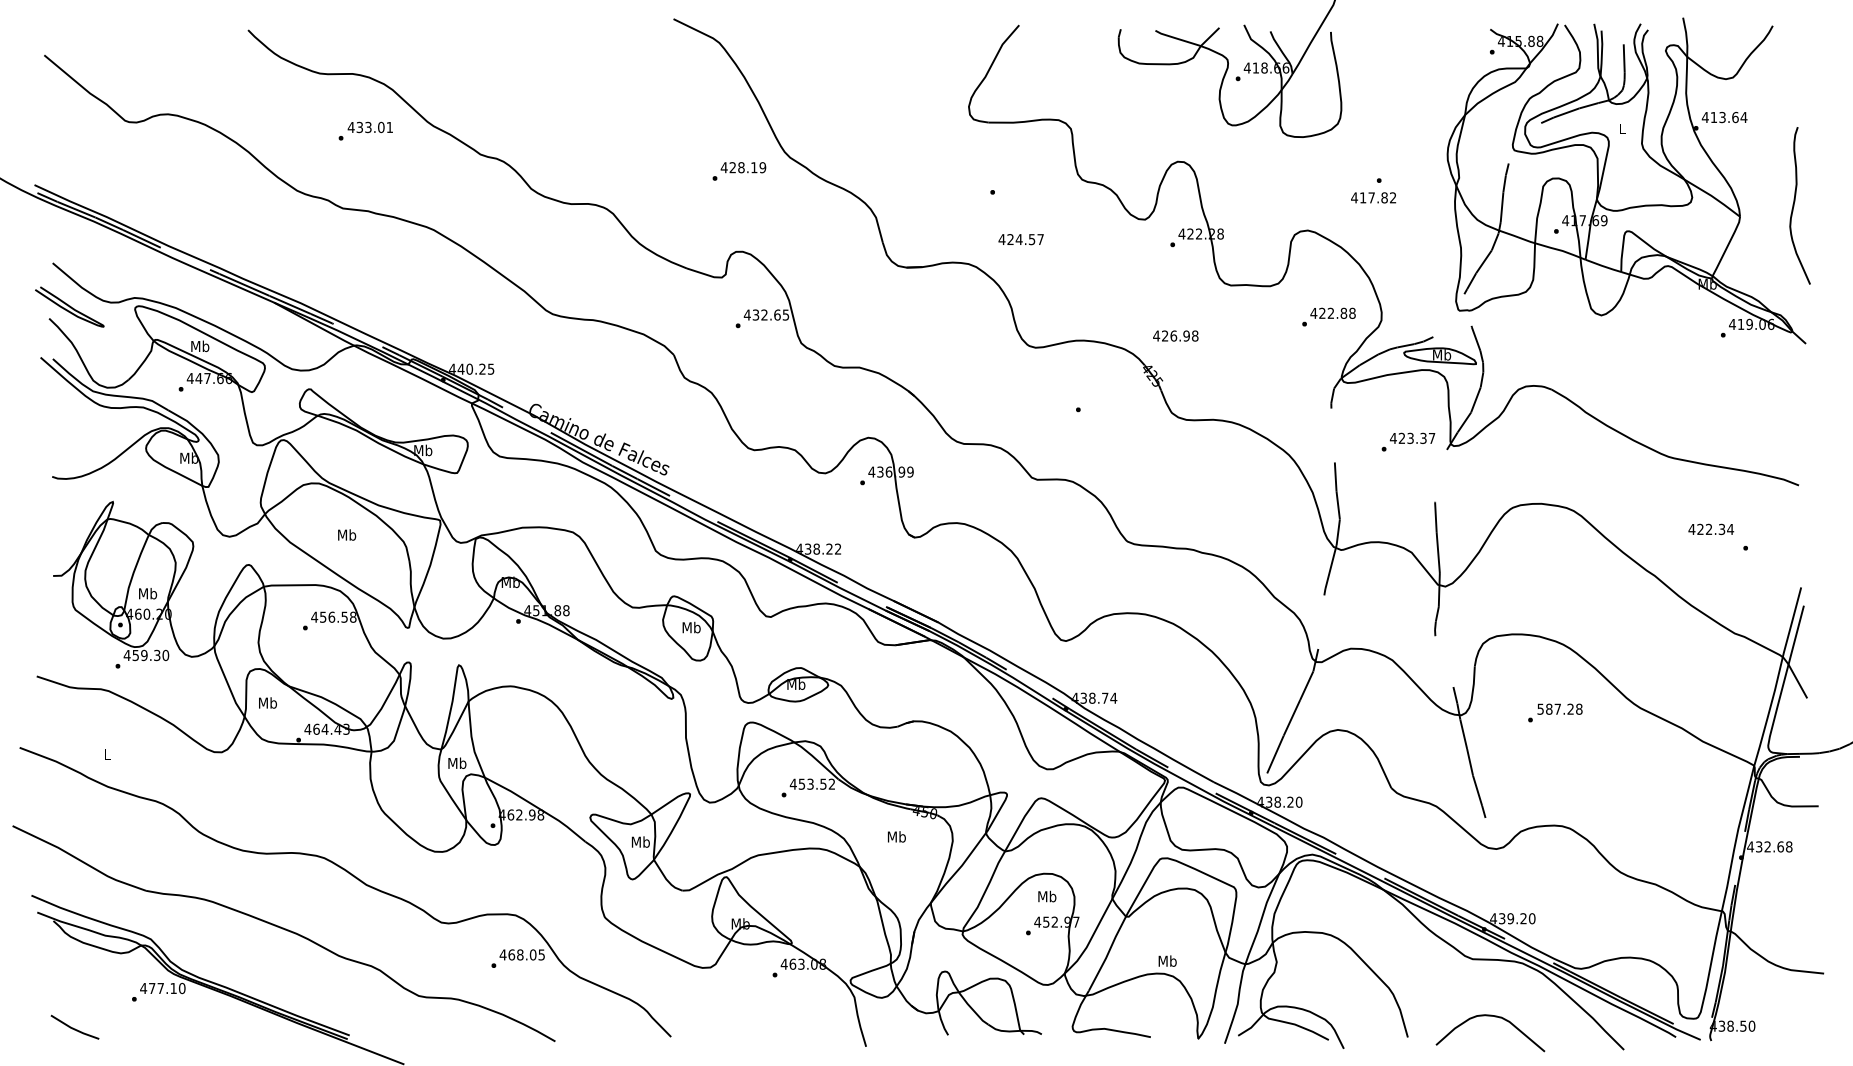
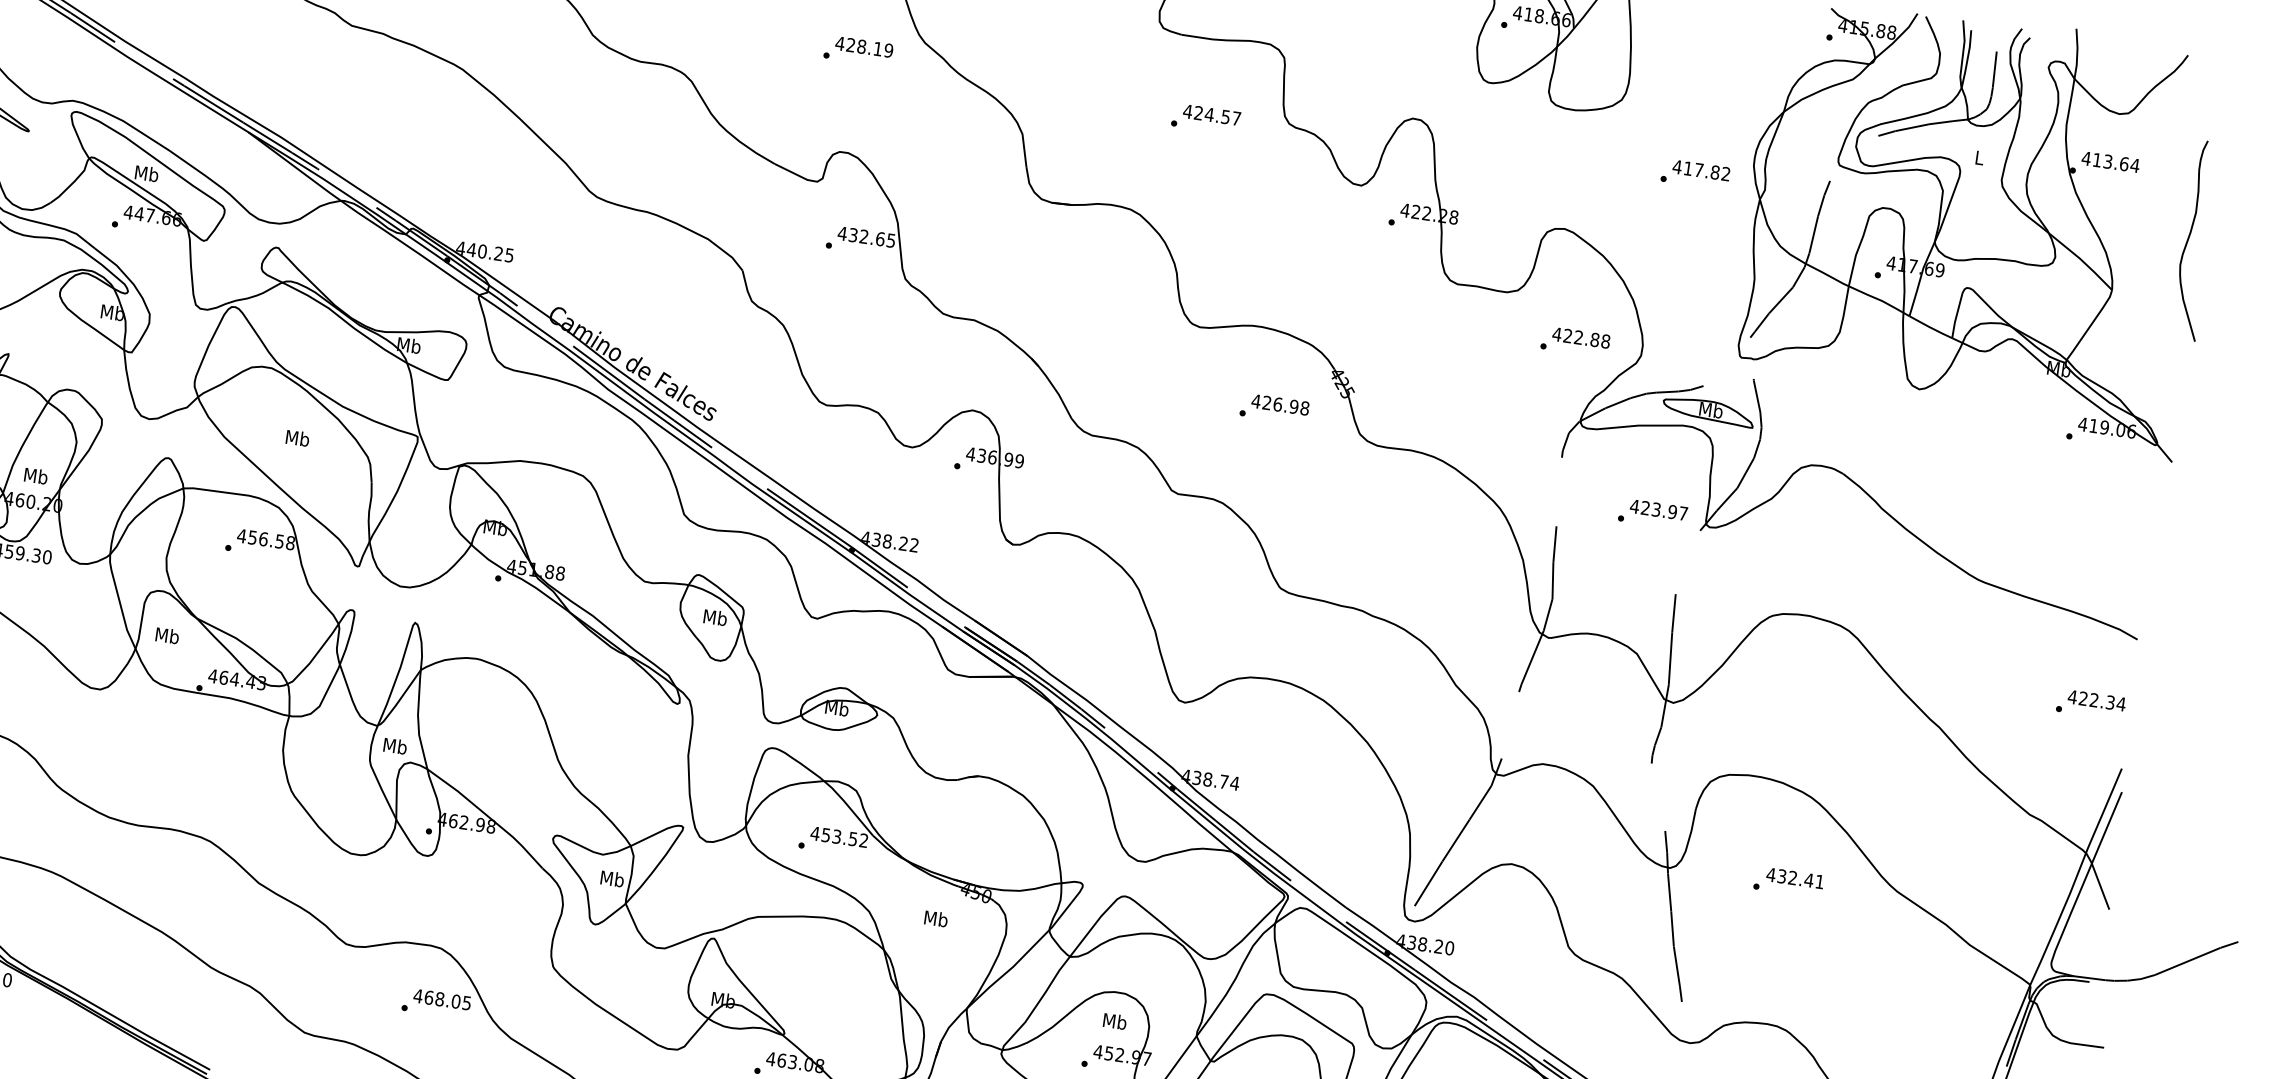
text: (1373, 197) -> (1701, 170), moved
curve: (1794, 205) -> (2189, 239), moved
text: (1020, 239) -> (1211, 114), moved
text: (1175, 335) -> (1280, 404), moved
text: (1423, 438) -> (1672, 512), 423.37 -> 423.97
text: (1711, 529) -> (2097, 700), moved
text: (1559, 708) -> (1795, 877), 587.28 -> 432.41

